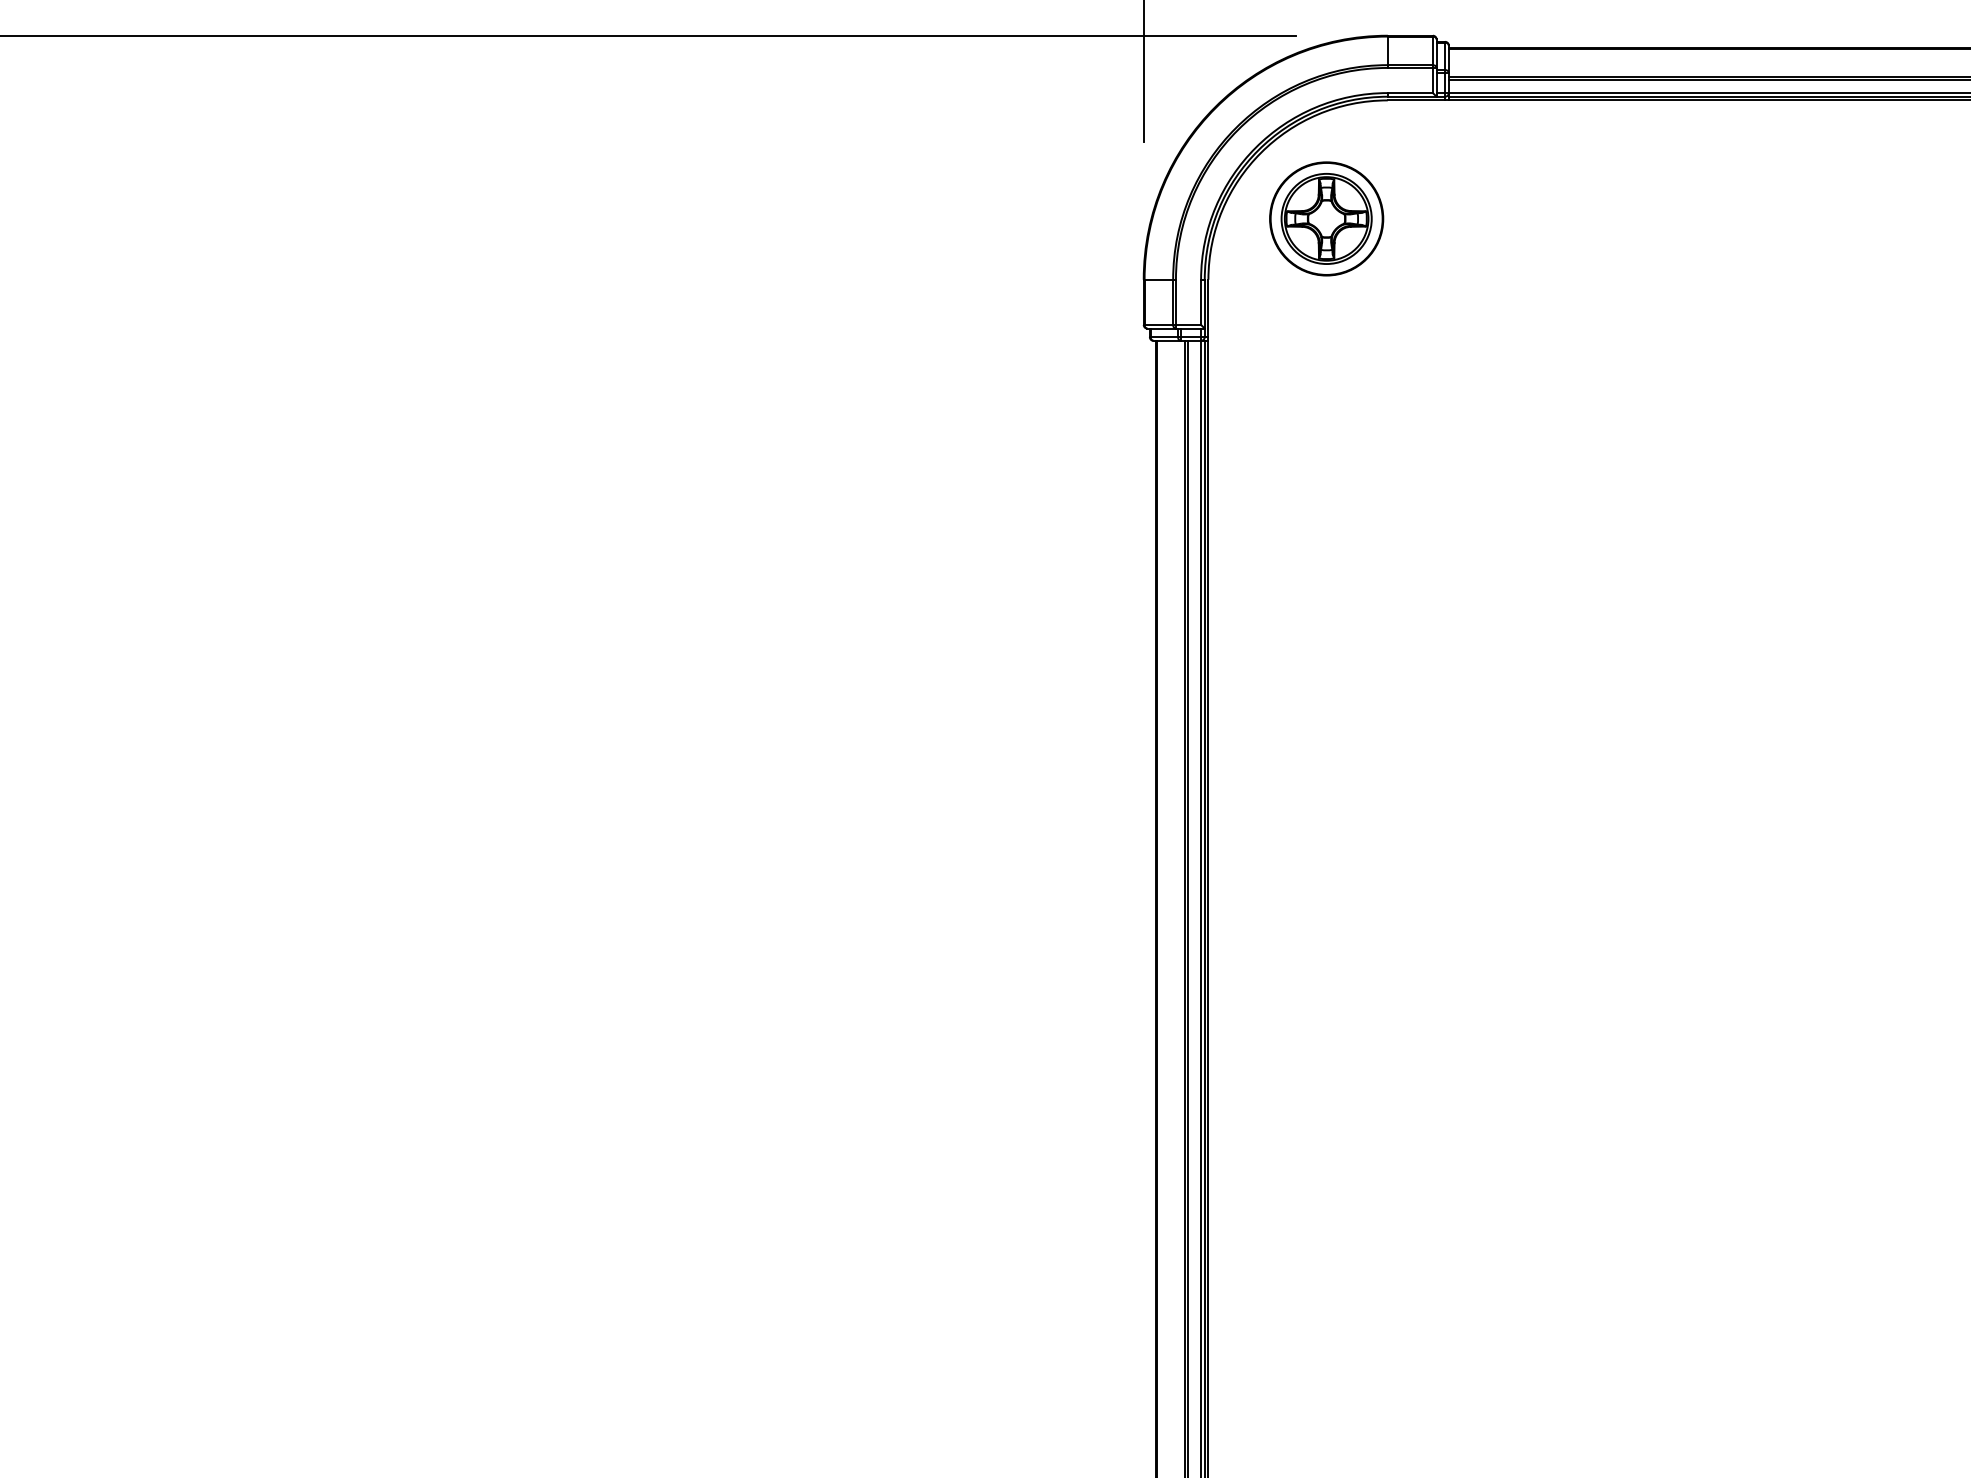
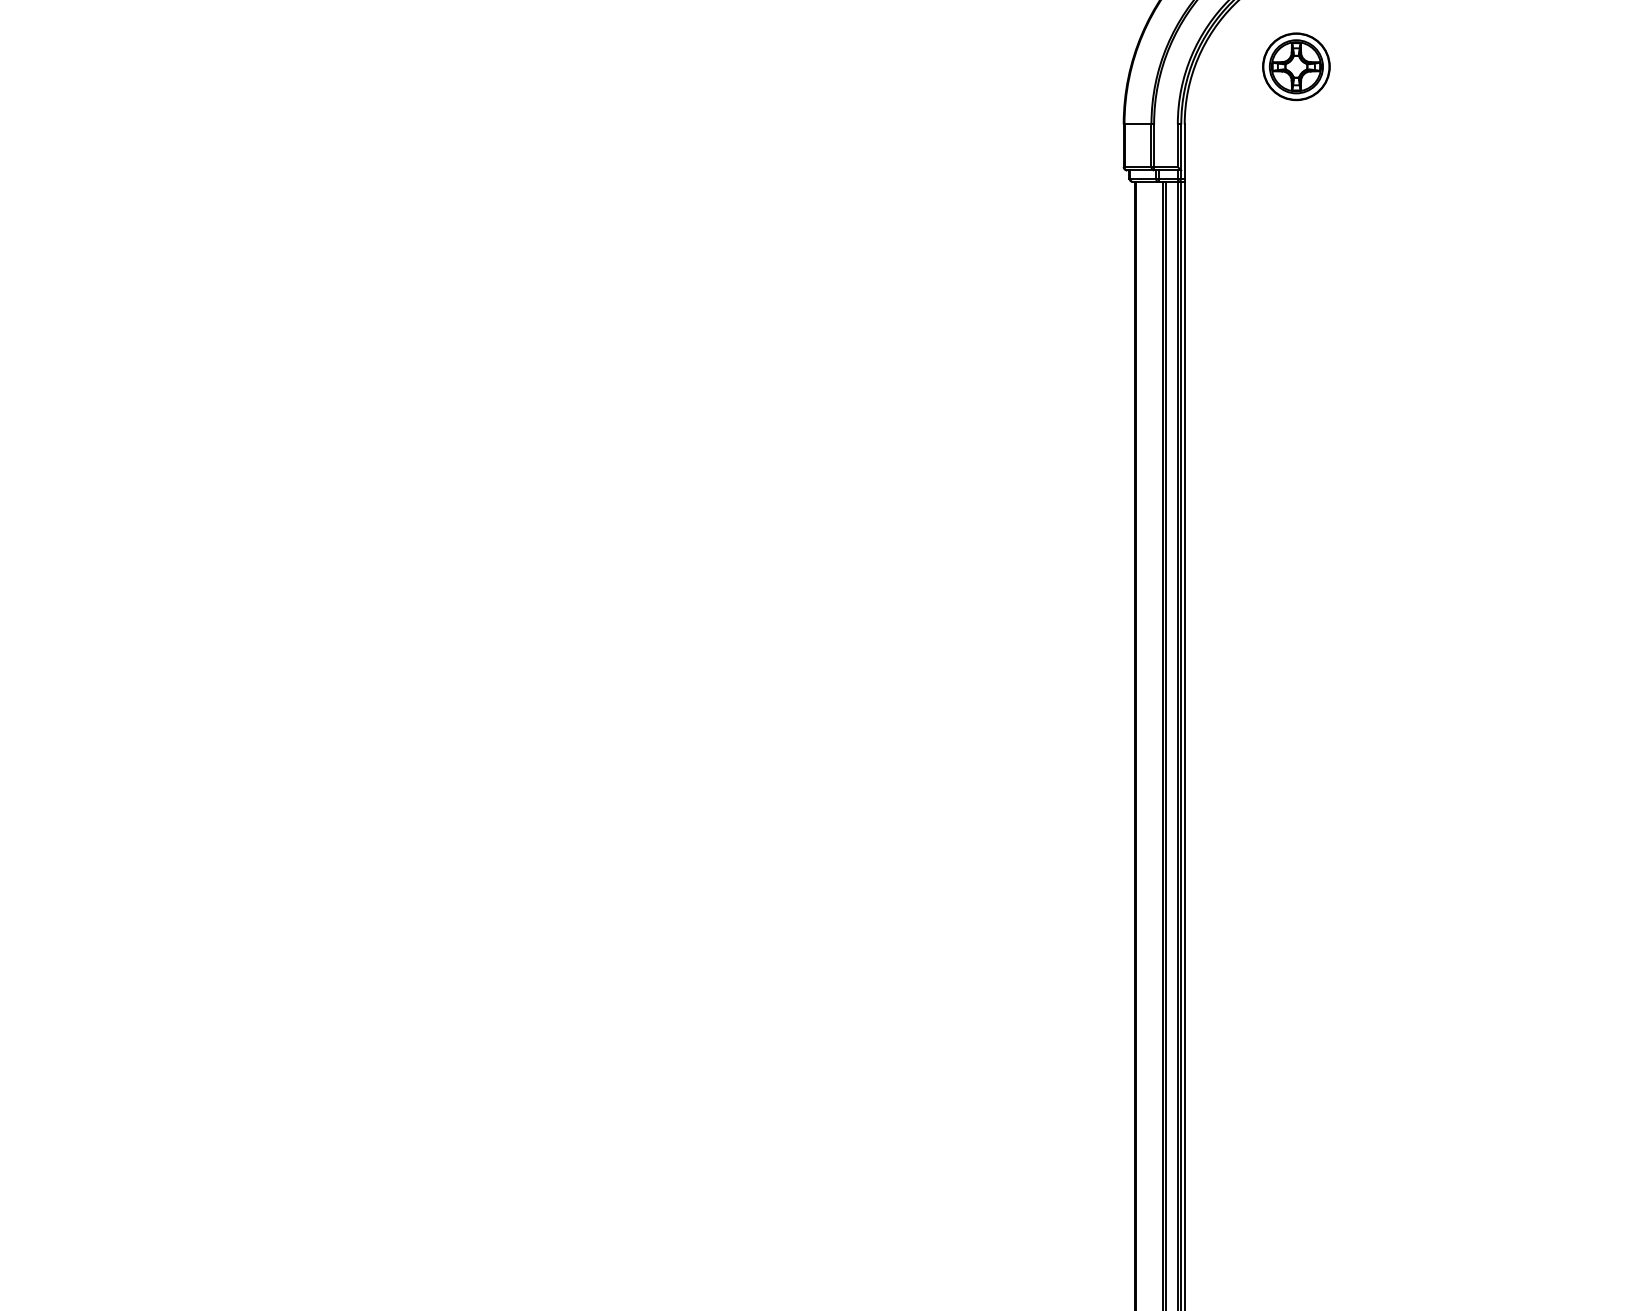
part: (1326, 218) -> (1296, 66), size x0.62

